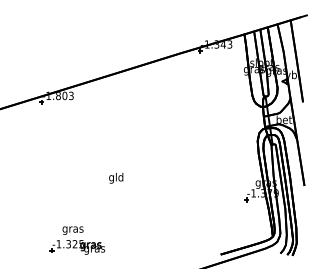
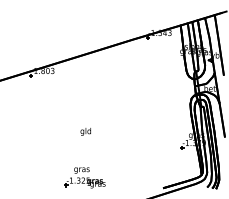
part: (76, 240) -> (84, 177), moved

